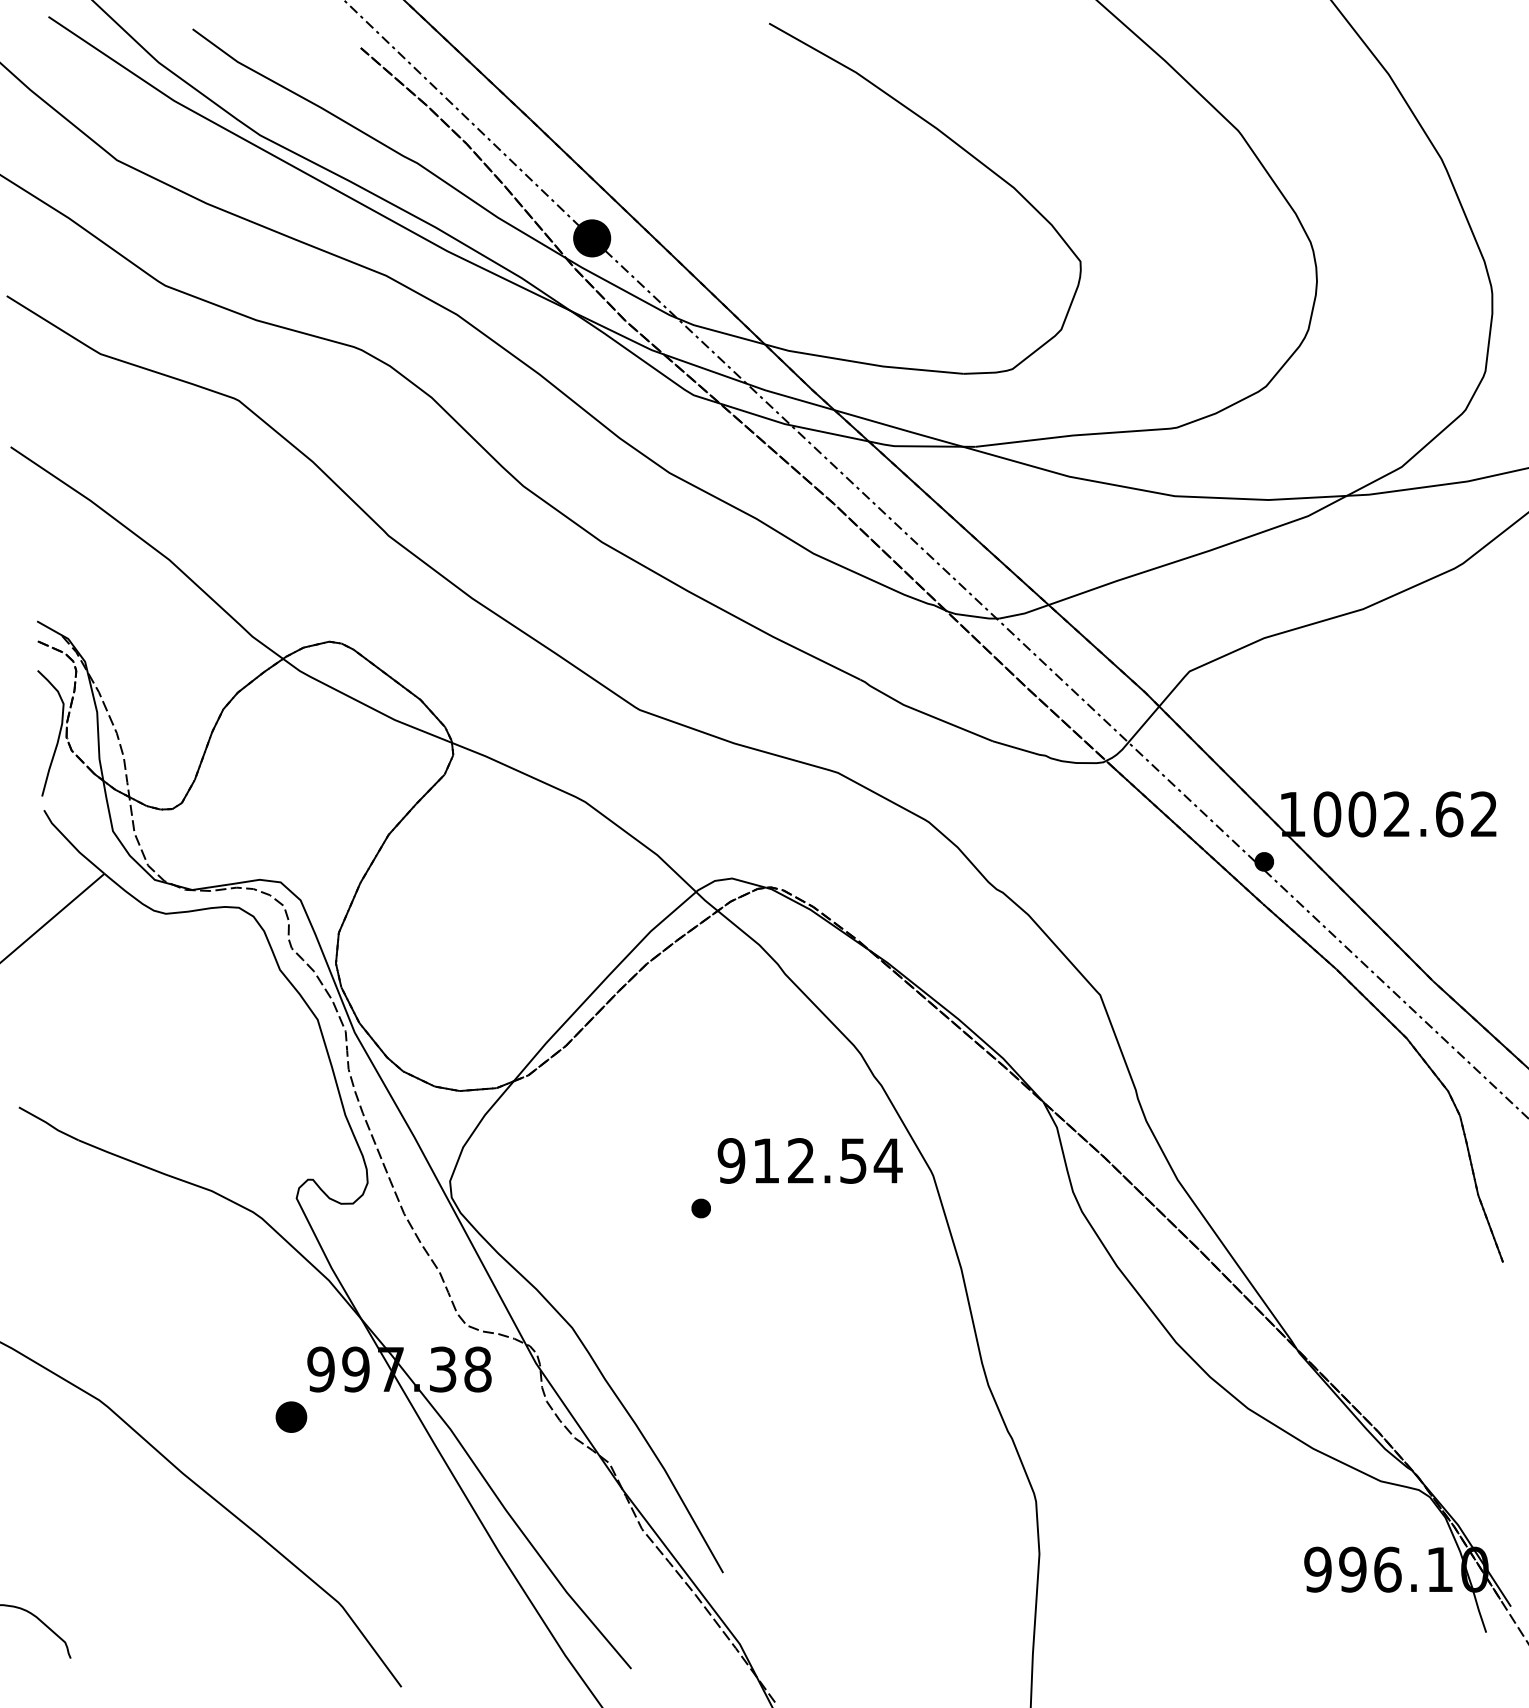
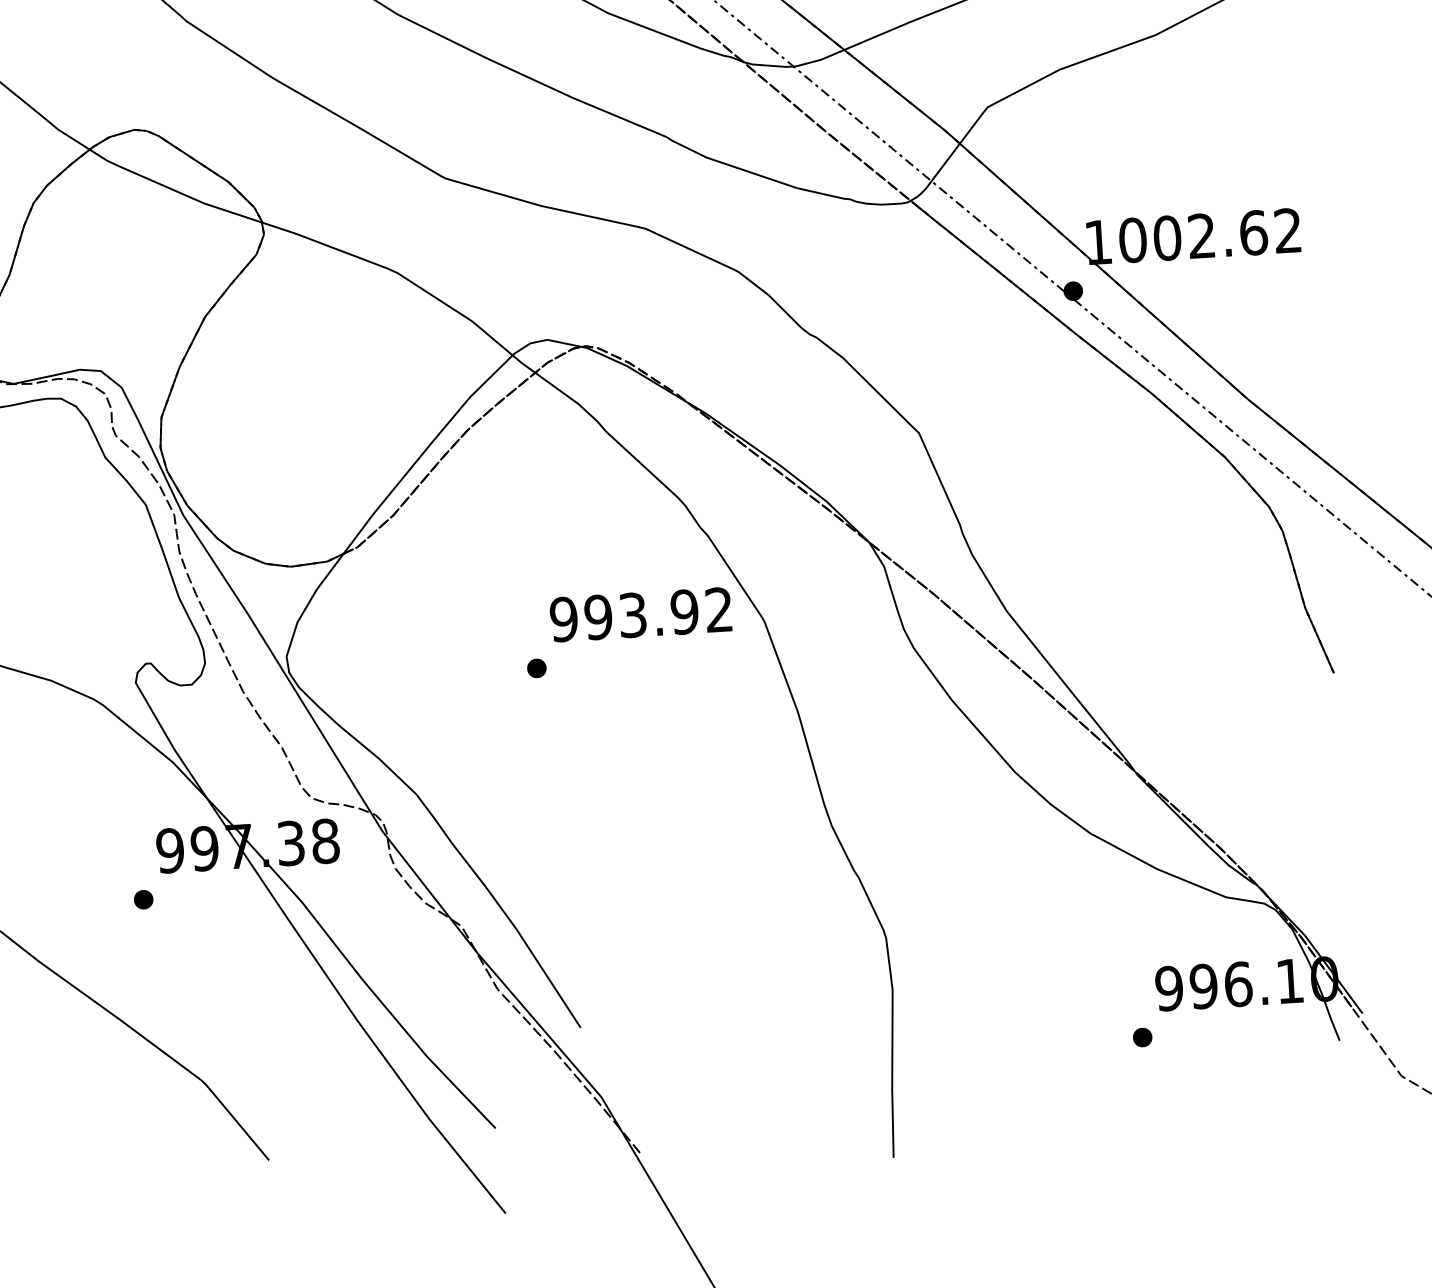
text: (827, 1160) -> (658, 613), 912.54 -> 993.92
part: (290, 1416) -> (142, 899), size x0.62
part: (1287, 1616) -> (1141, 1036), added

